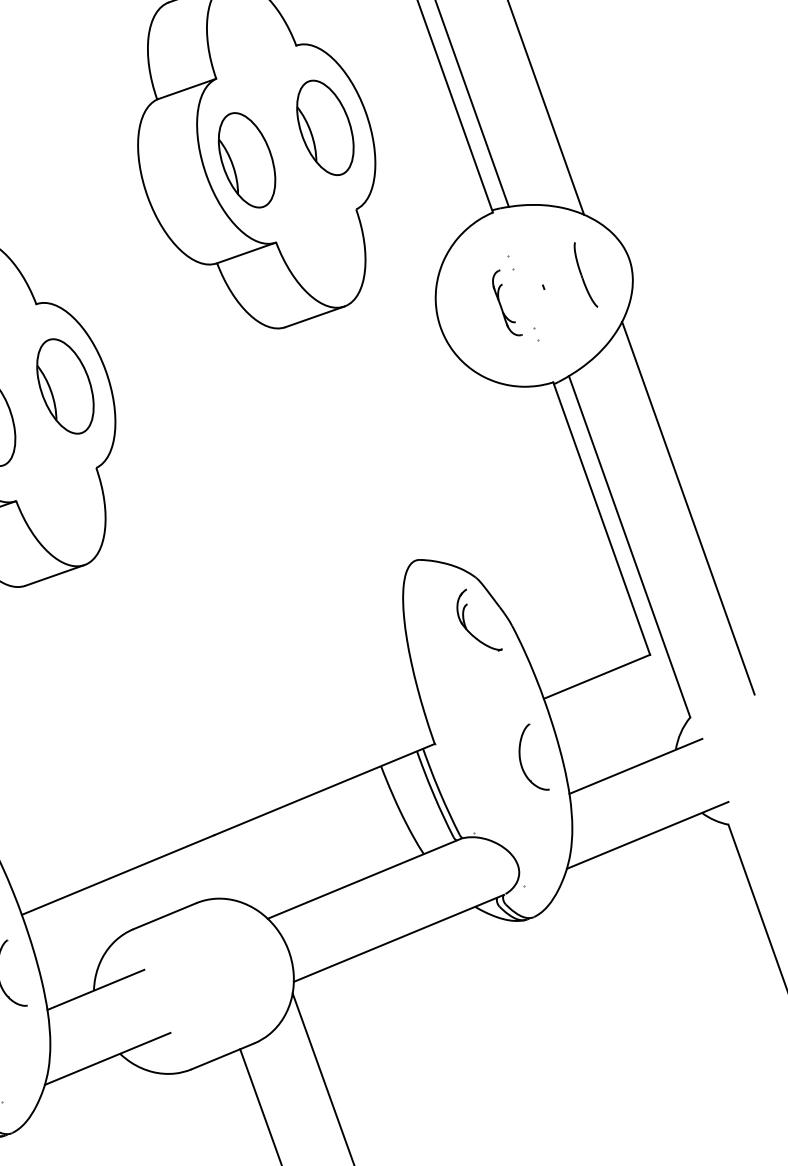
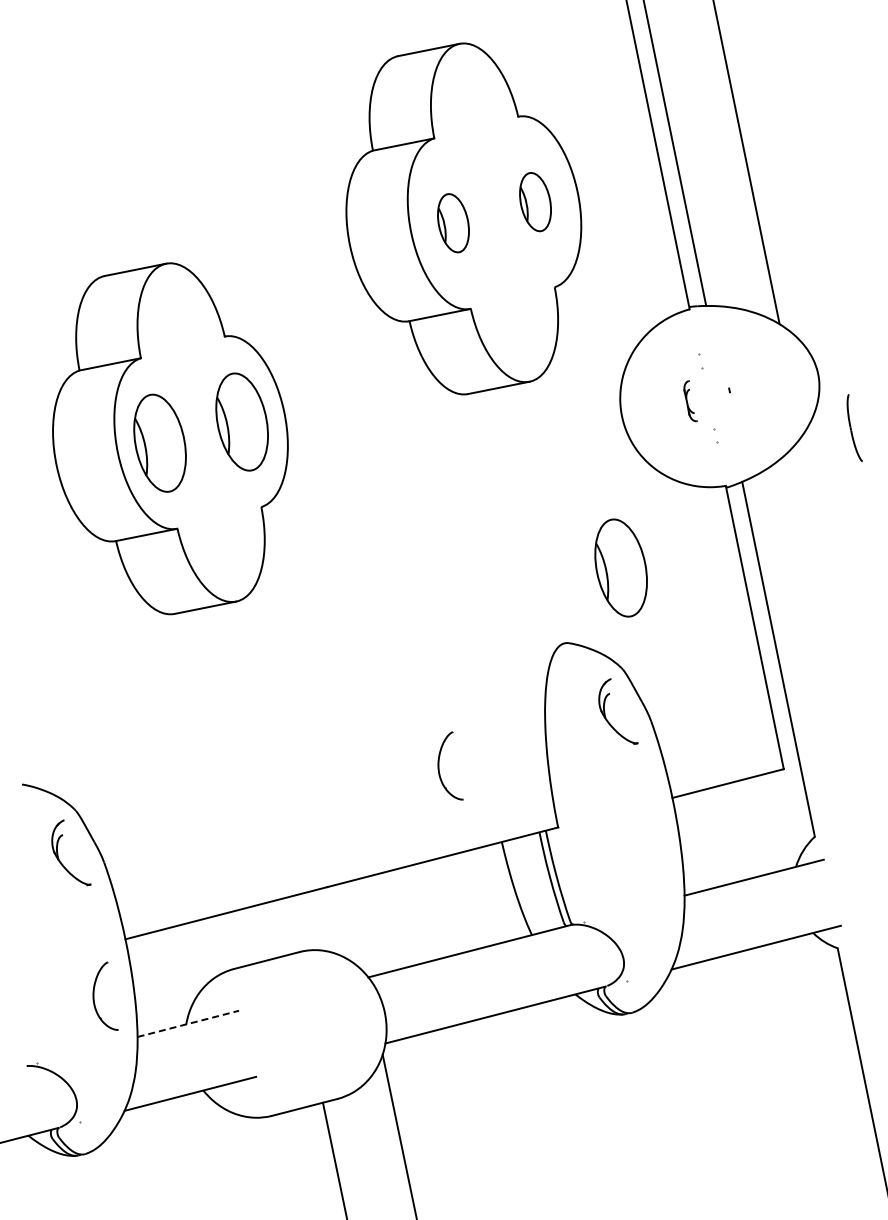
part: (325, 127) -> (535, 201), size x0.6
part: (246, 159) -> (453, 222), size x0.6
part: (585, 275) -> (854, 428), moved
part: (506, 302) -> (690, 400), size x0.6
part: (460, 477) -> (620, 567), added
line: (687, 508) -> (841, 629), removed
part: (521, 759) -> (439, 765), moved
line: (96, 989) -> (188, 1023), solid -> dashed

